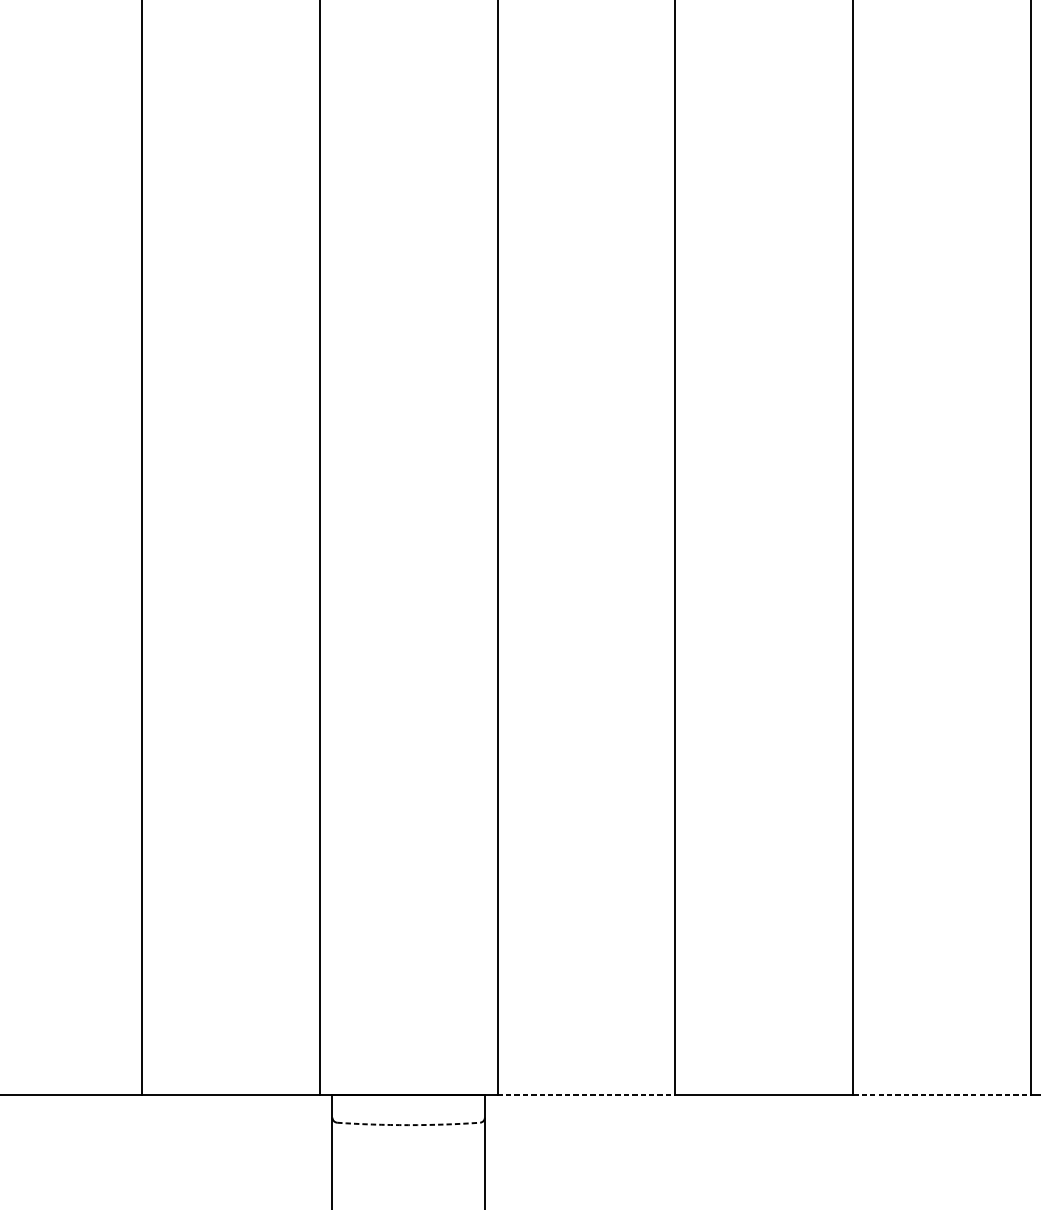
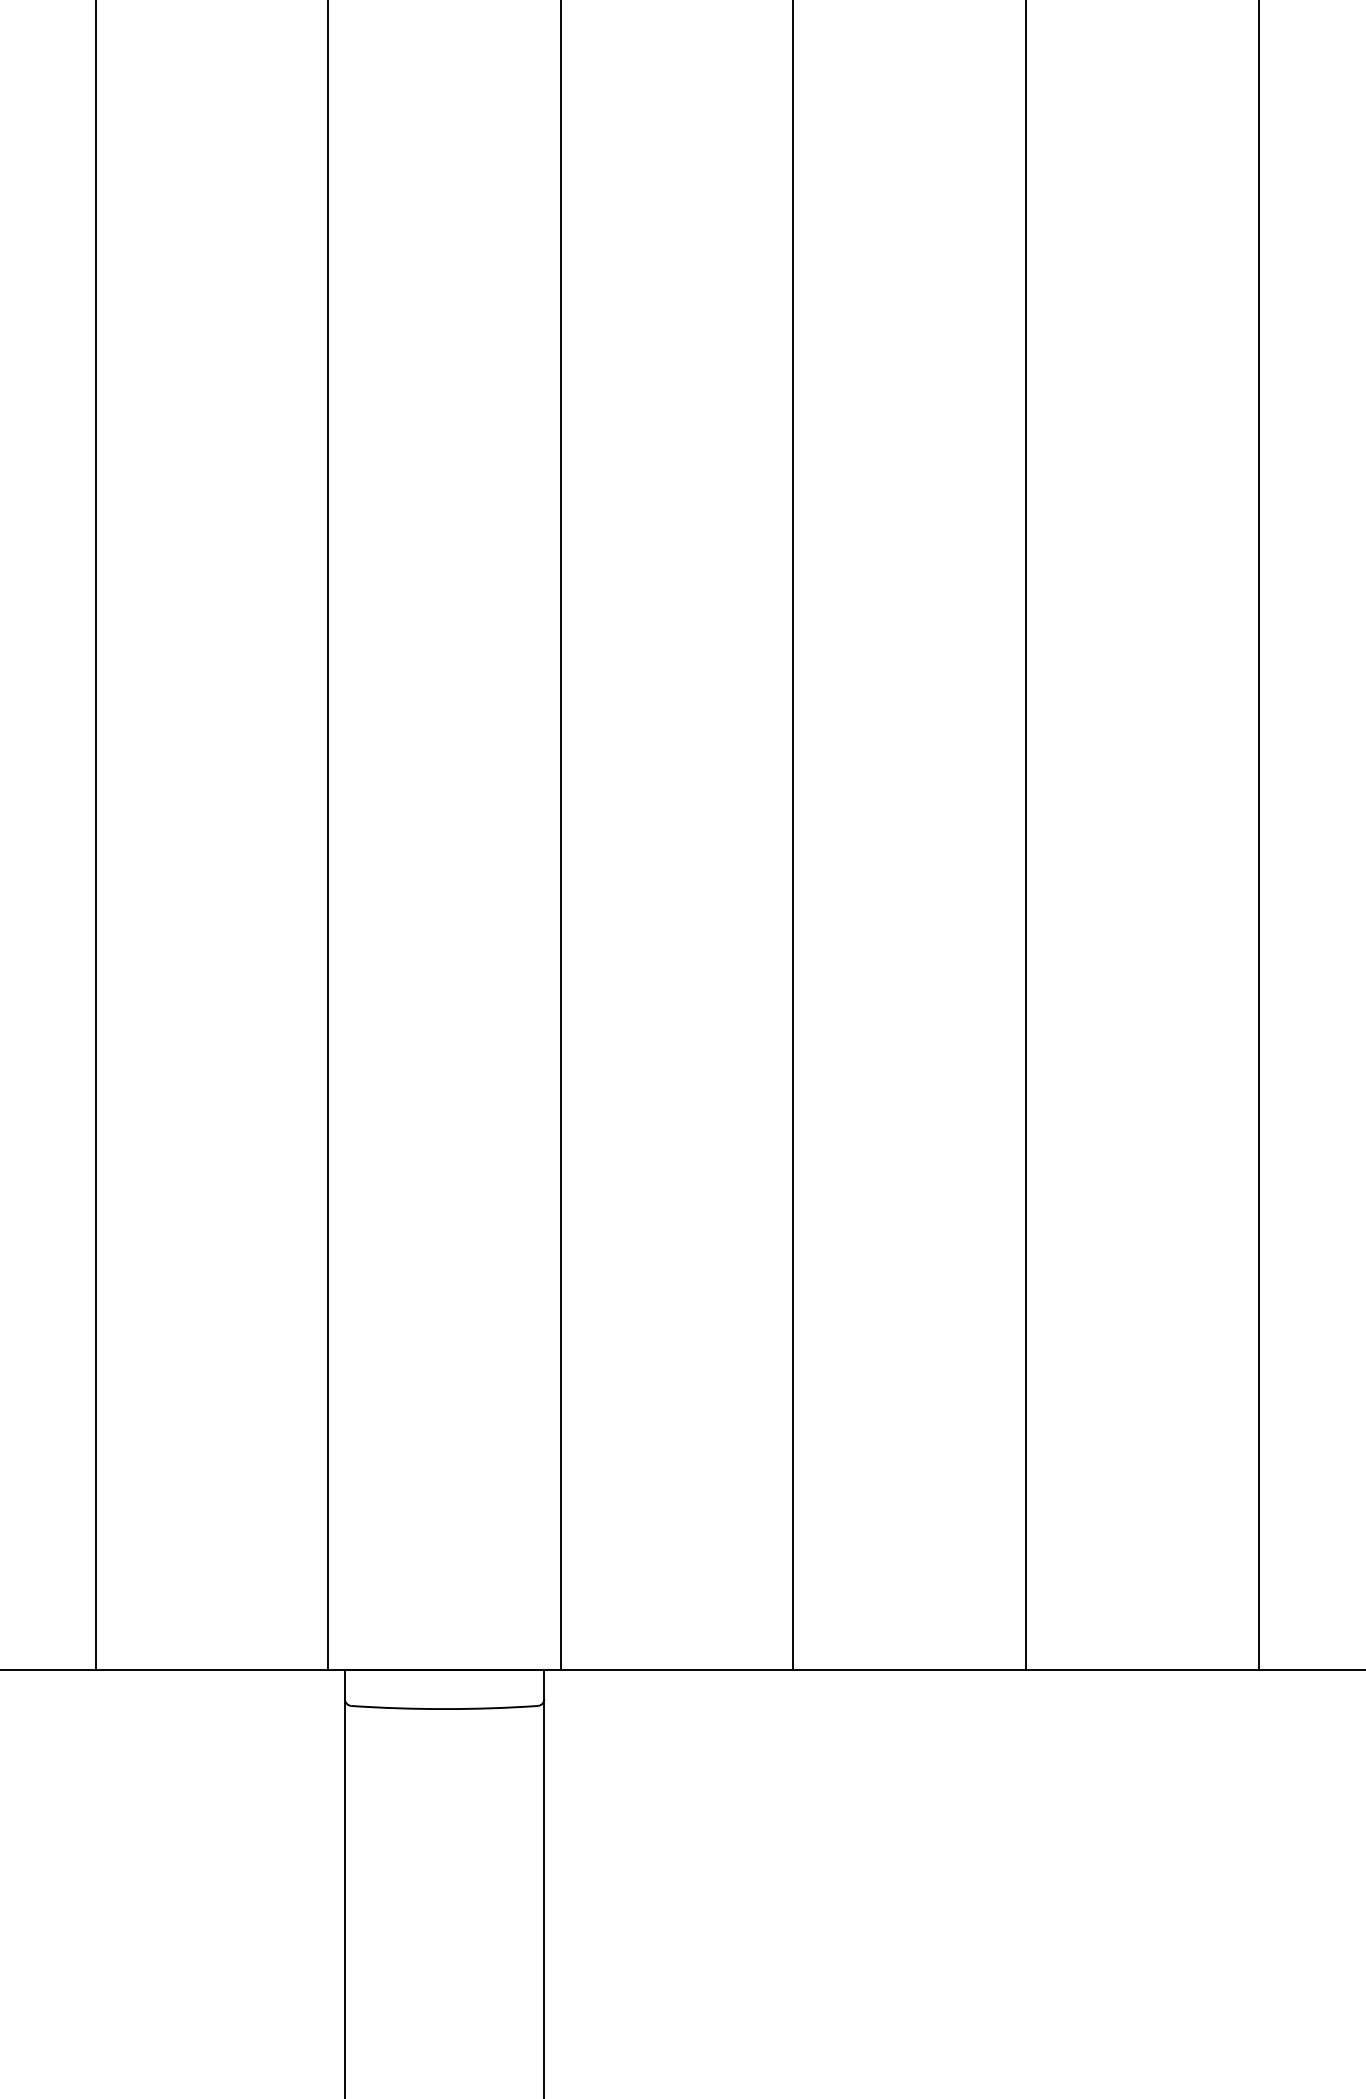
line: (586, 1094) -> (677, 1669), dashed -> solid
line: (942, 1094) -> (1142, 1669), dashed -> solid
arc: (408, 1125) -> (444, 1709), dashed -> solid

